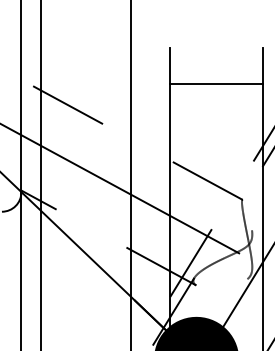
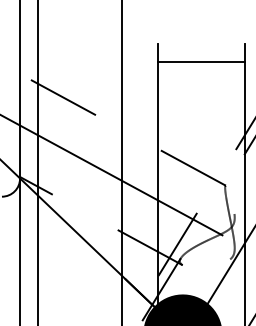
line: (215, 84) -> (200, 62), moved

